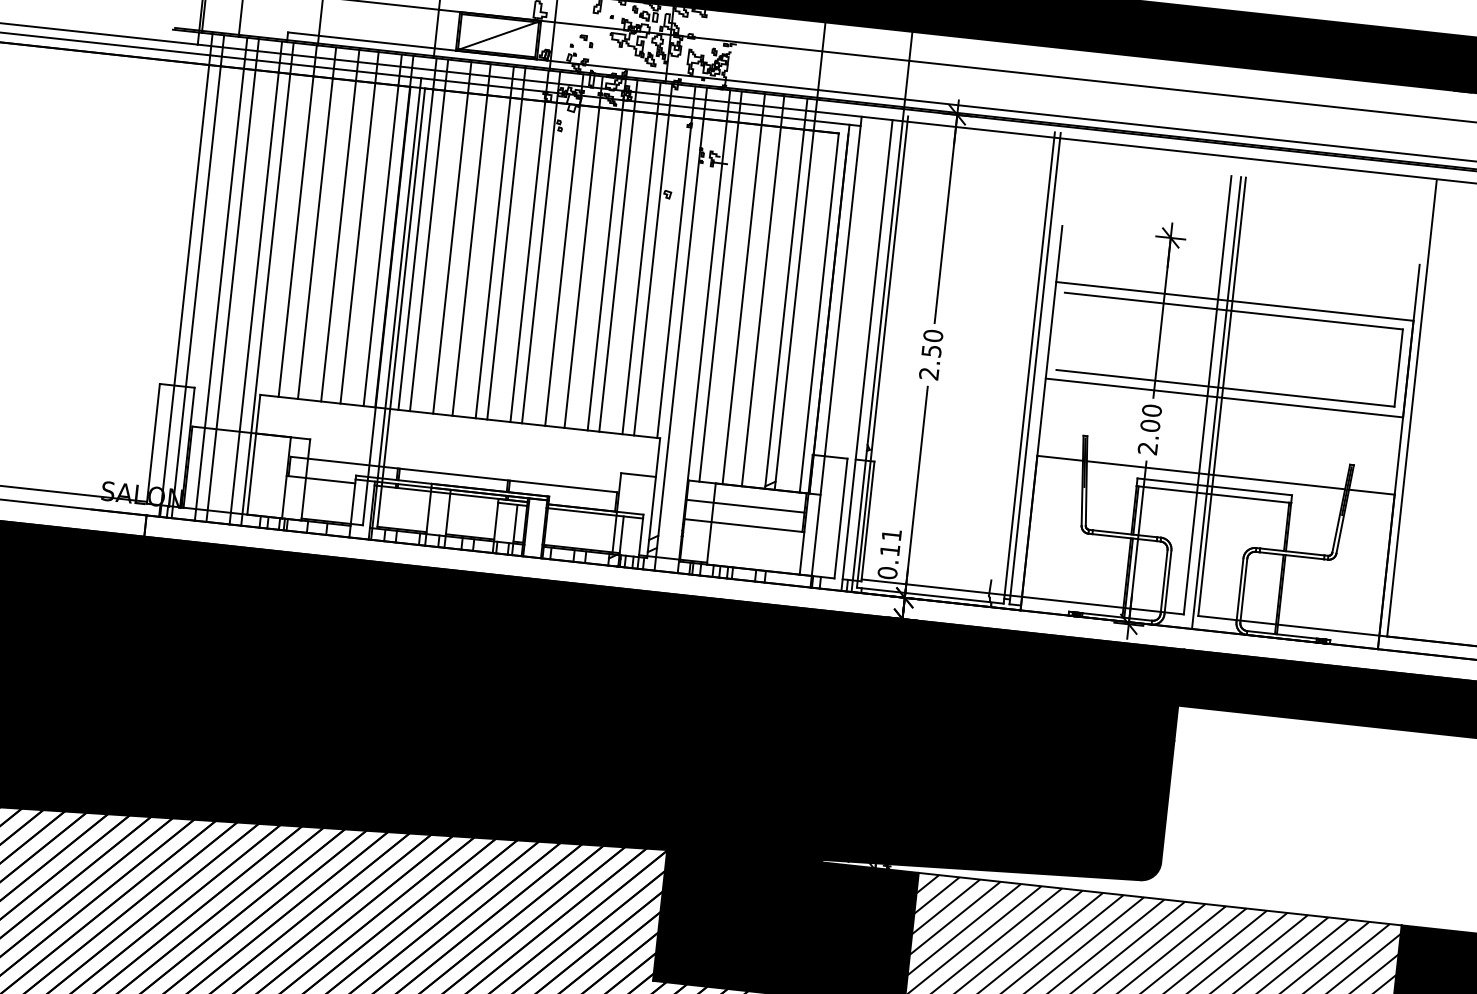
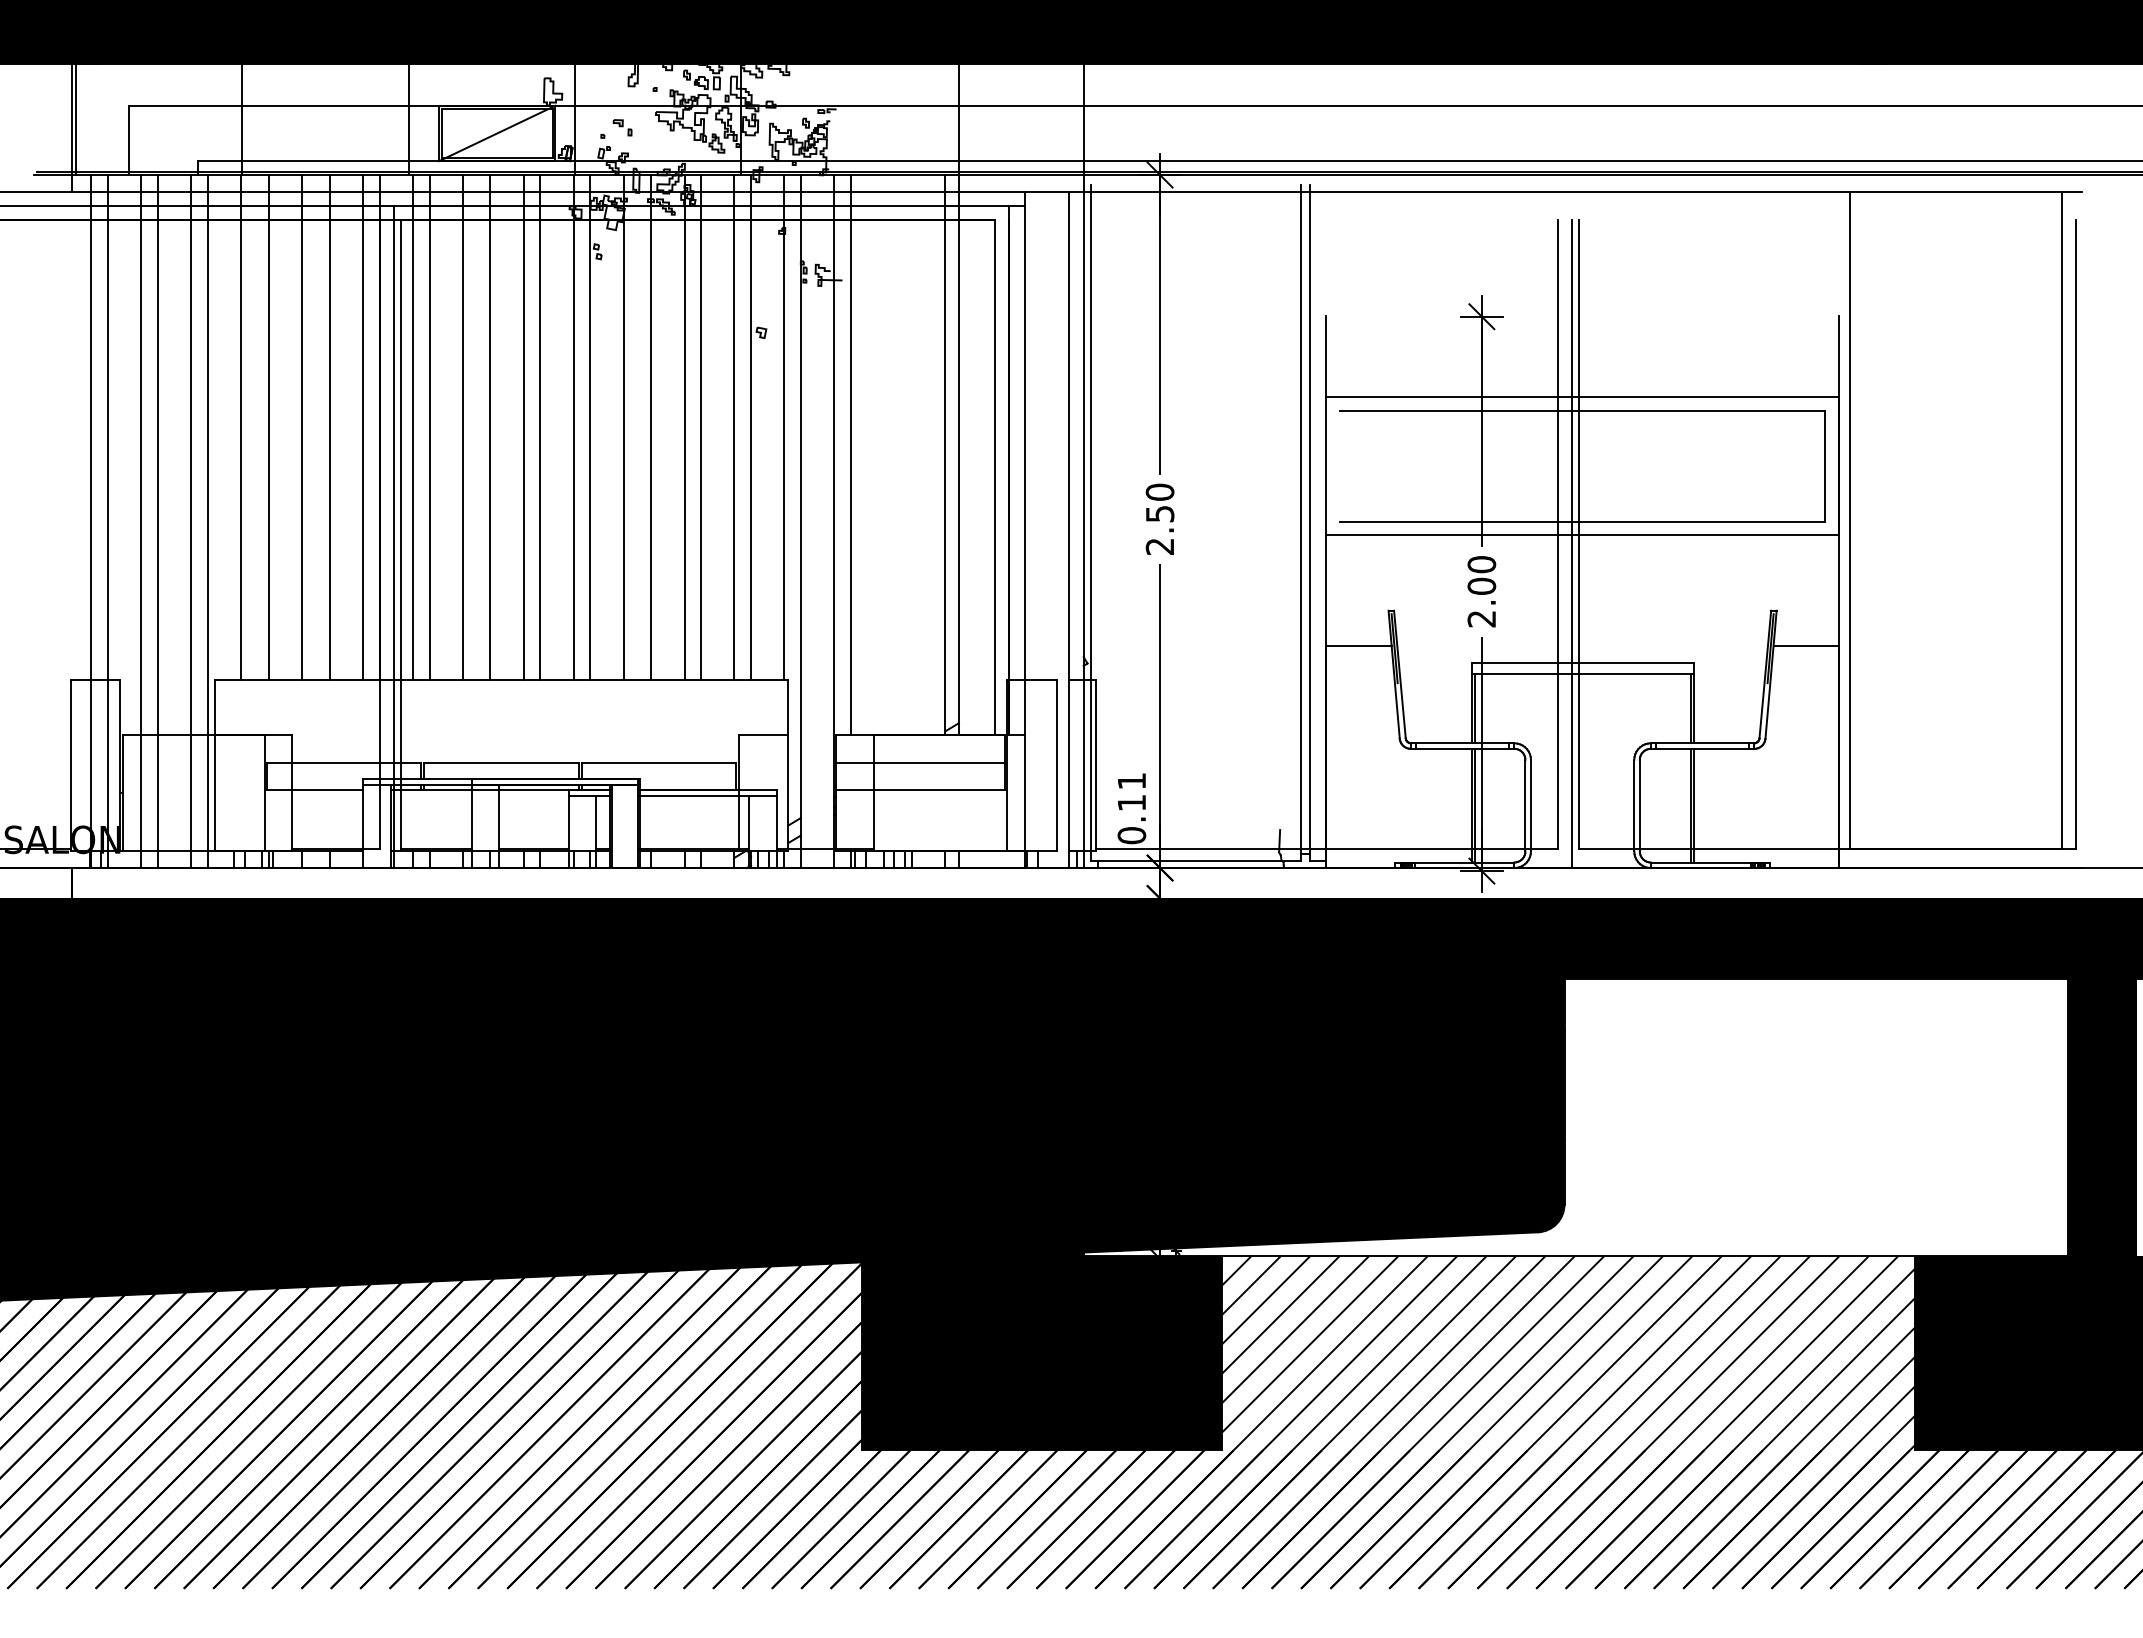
line: (744, 289) -> (884, 455), removed
line: (762, 291) -> (911, 455), removed
line: (1215, 475) -> (1582, 646), removed

